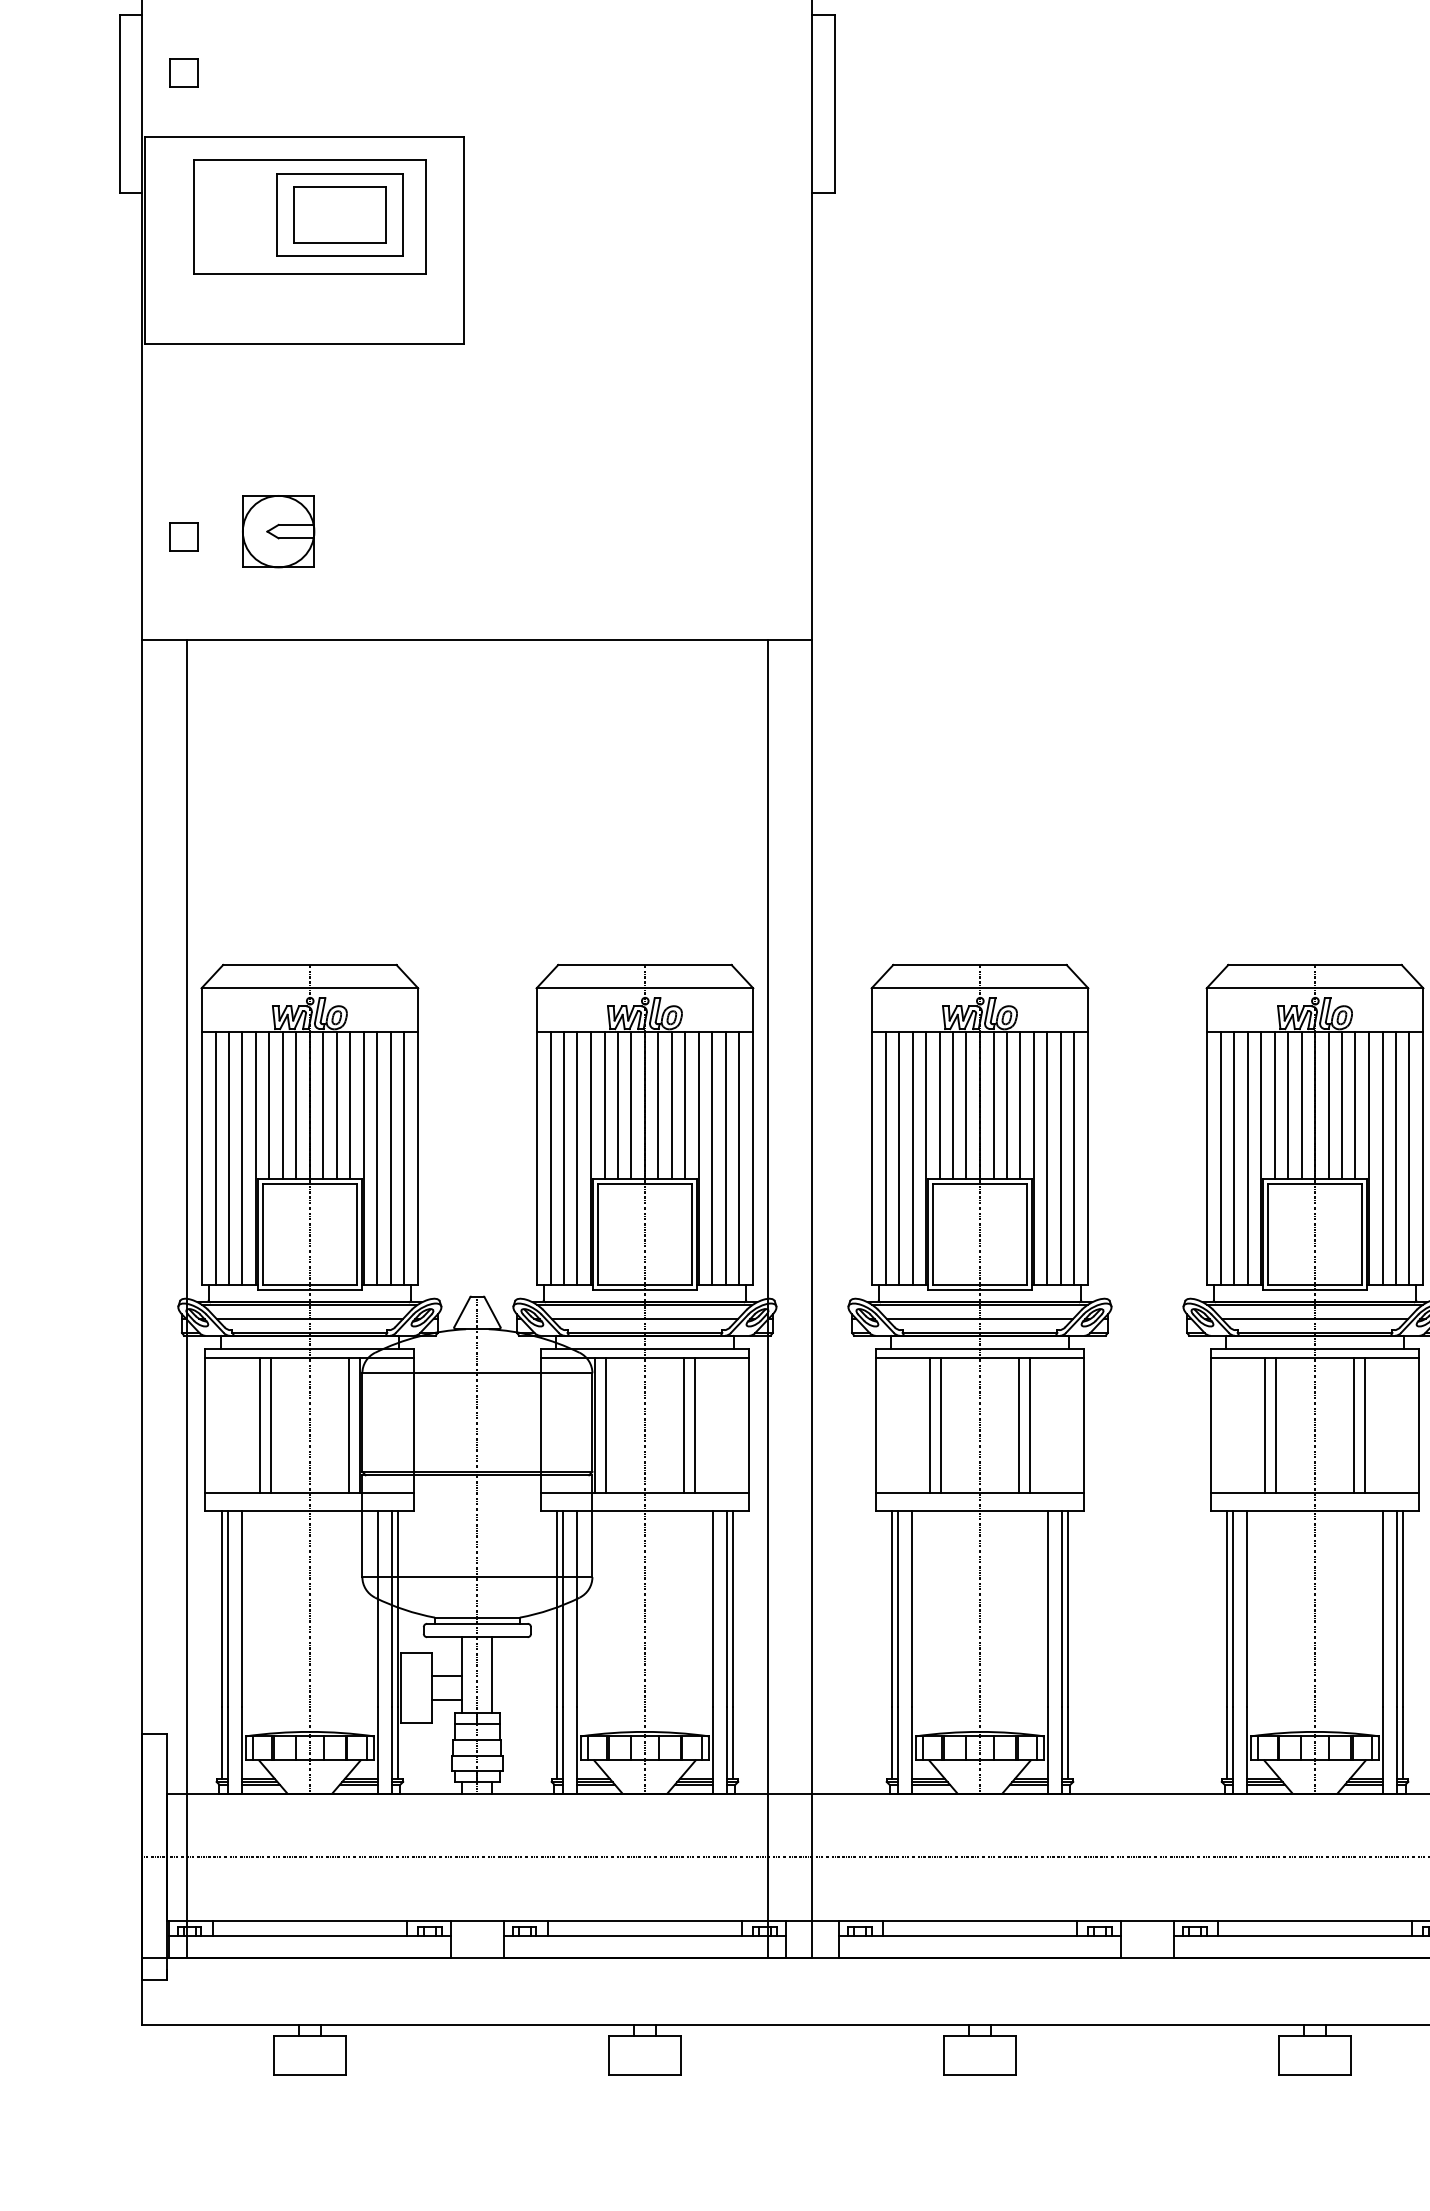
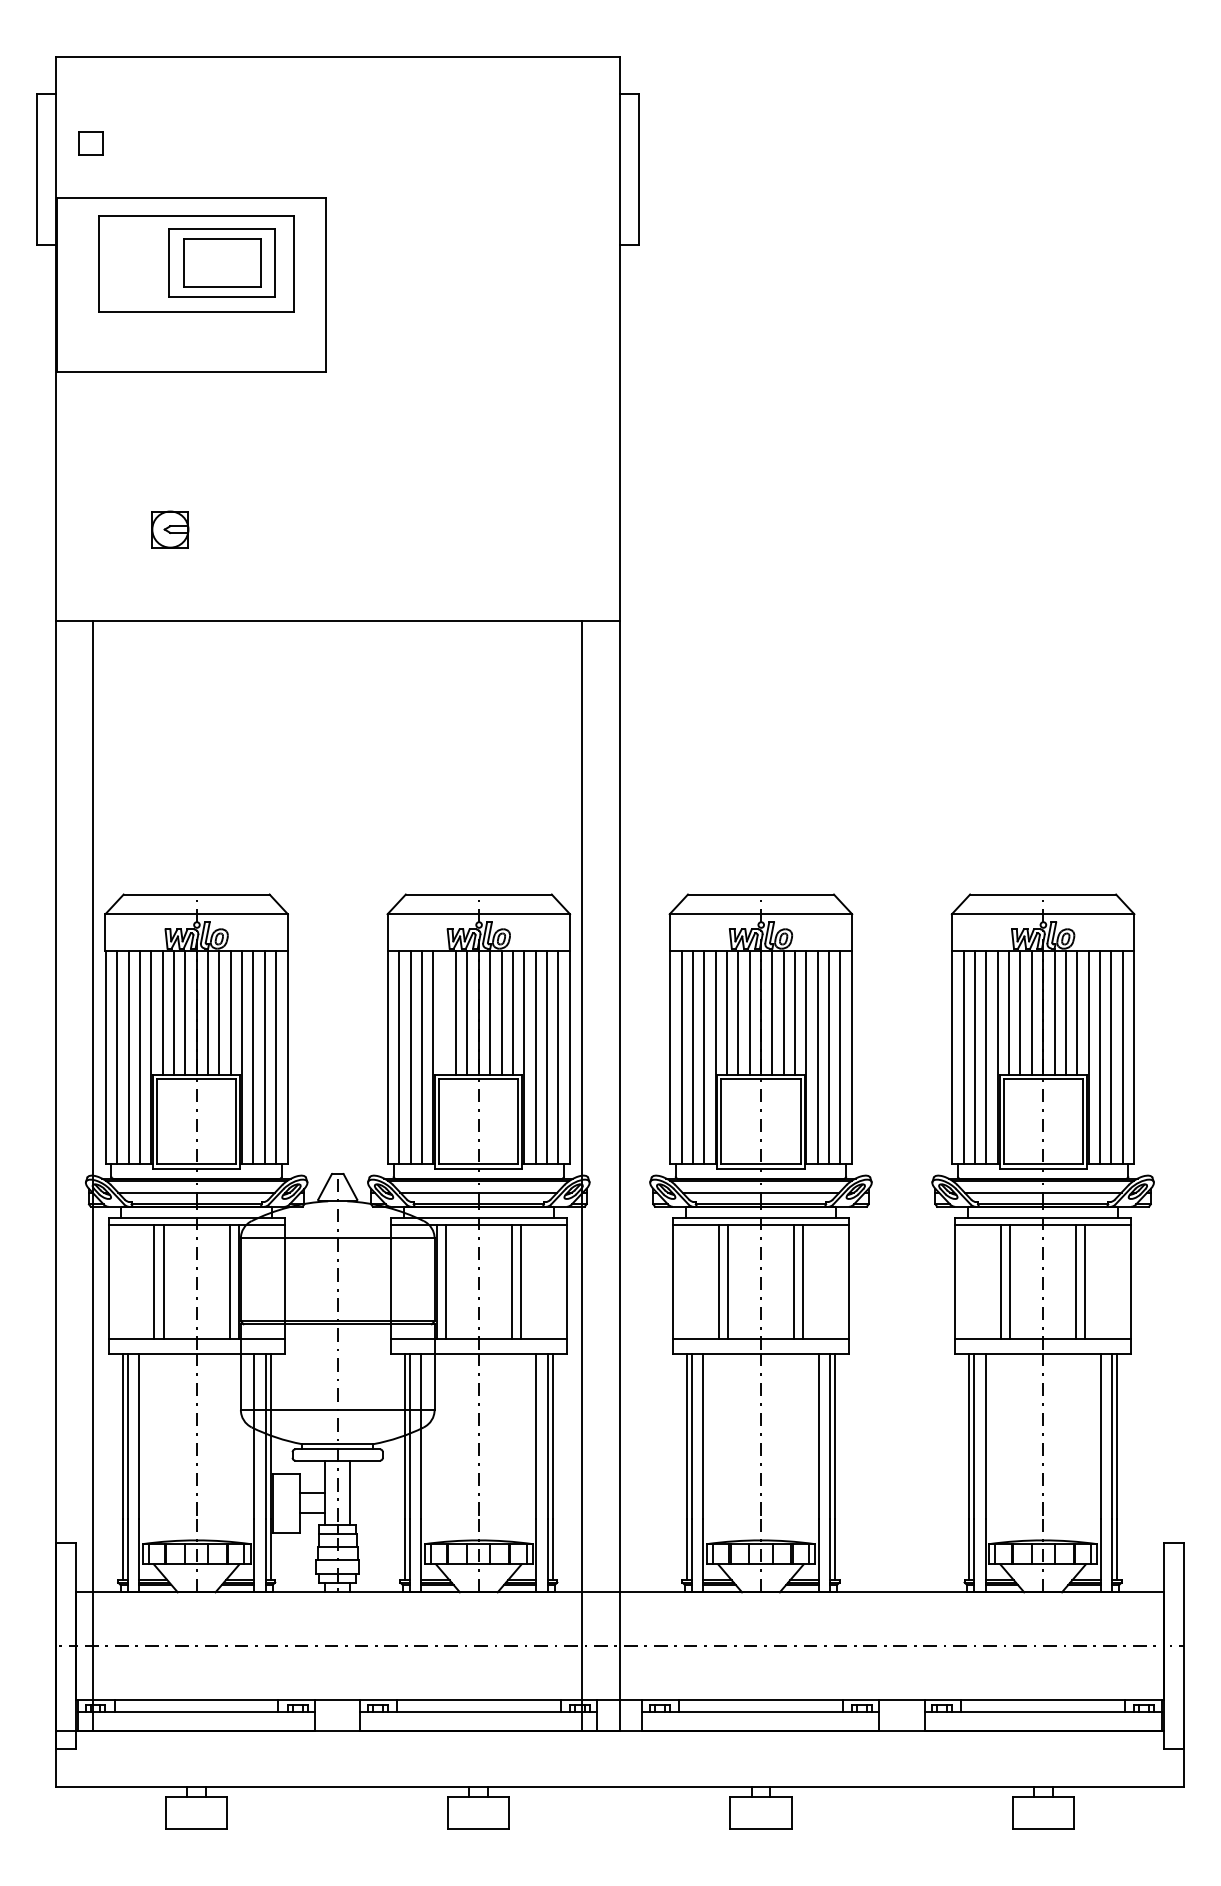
part: (278, 531) -> (170, 529), size x0.6
part: (183, 536) -> (90, 533), removed
line: (604, 1105) -> (444, 1012), removed

